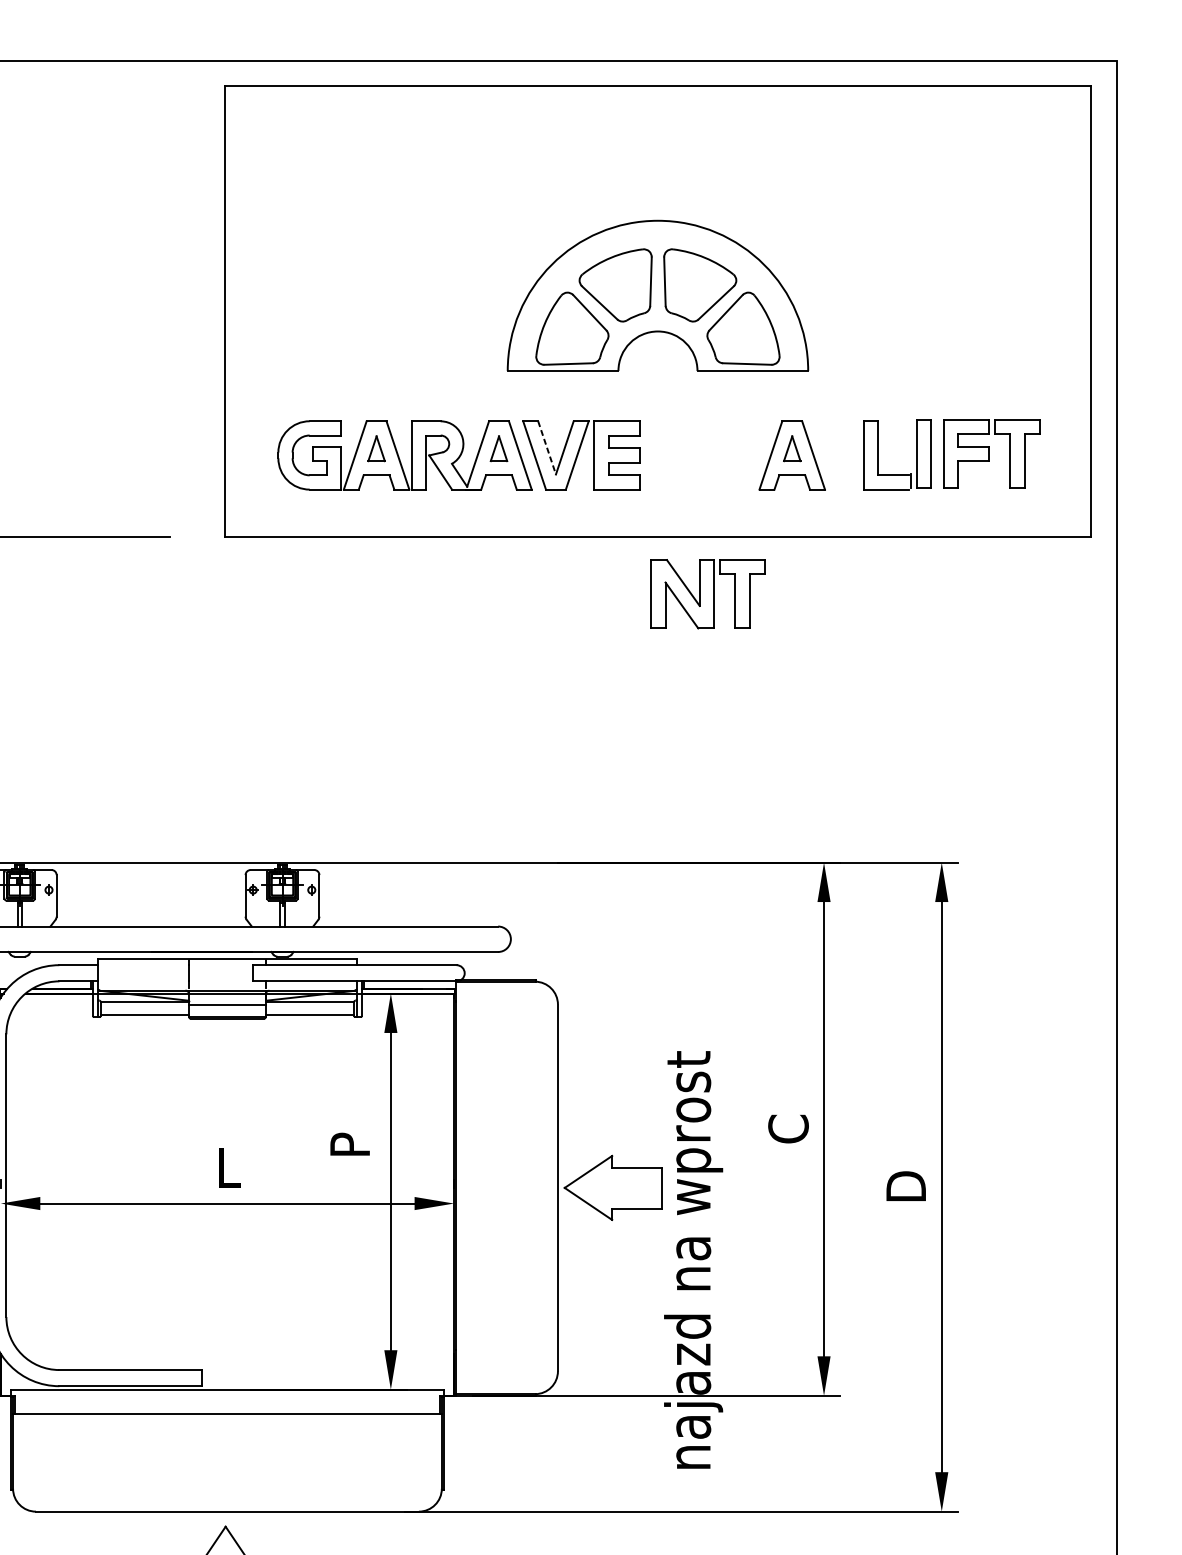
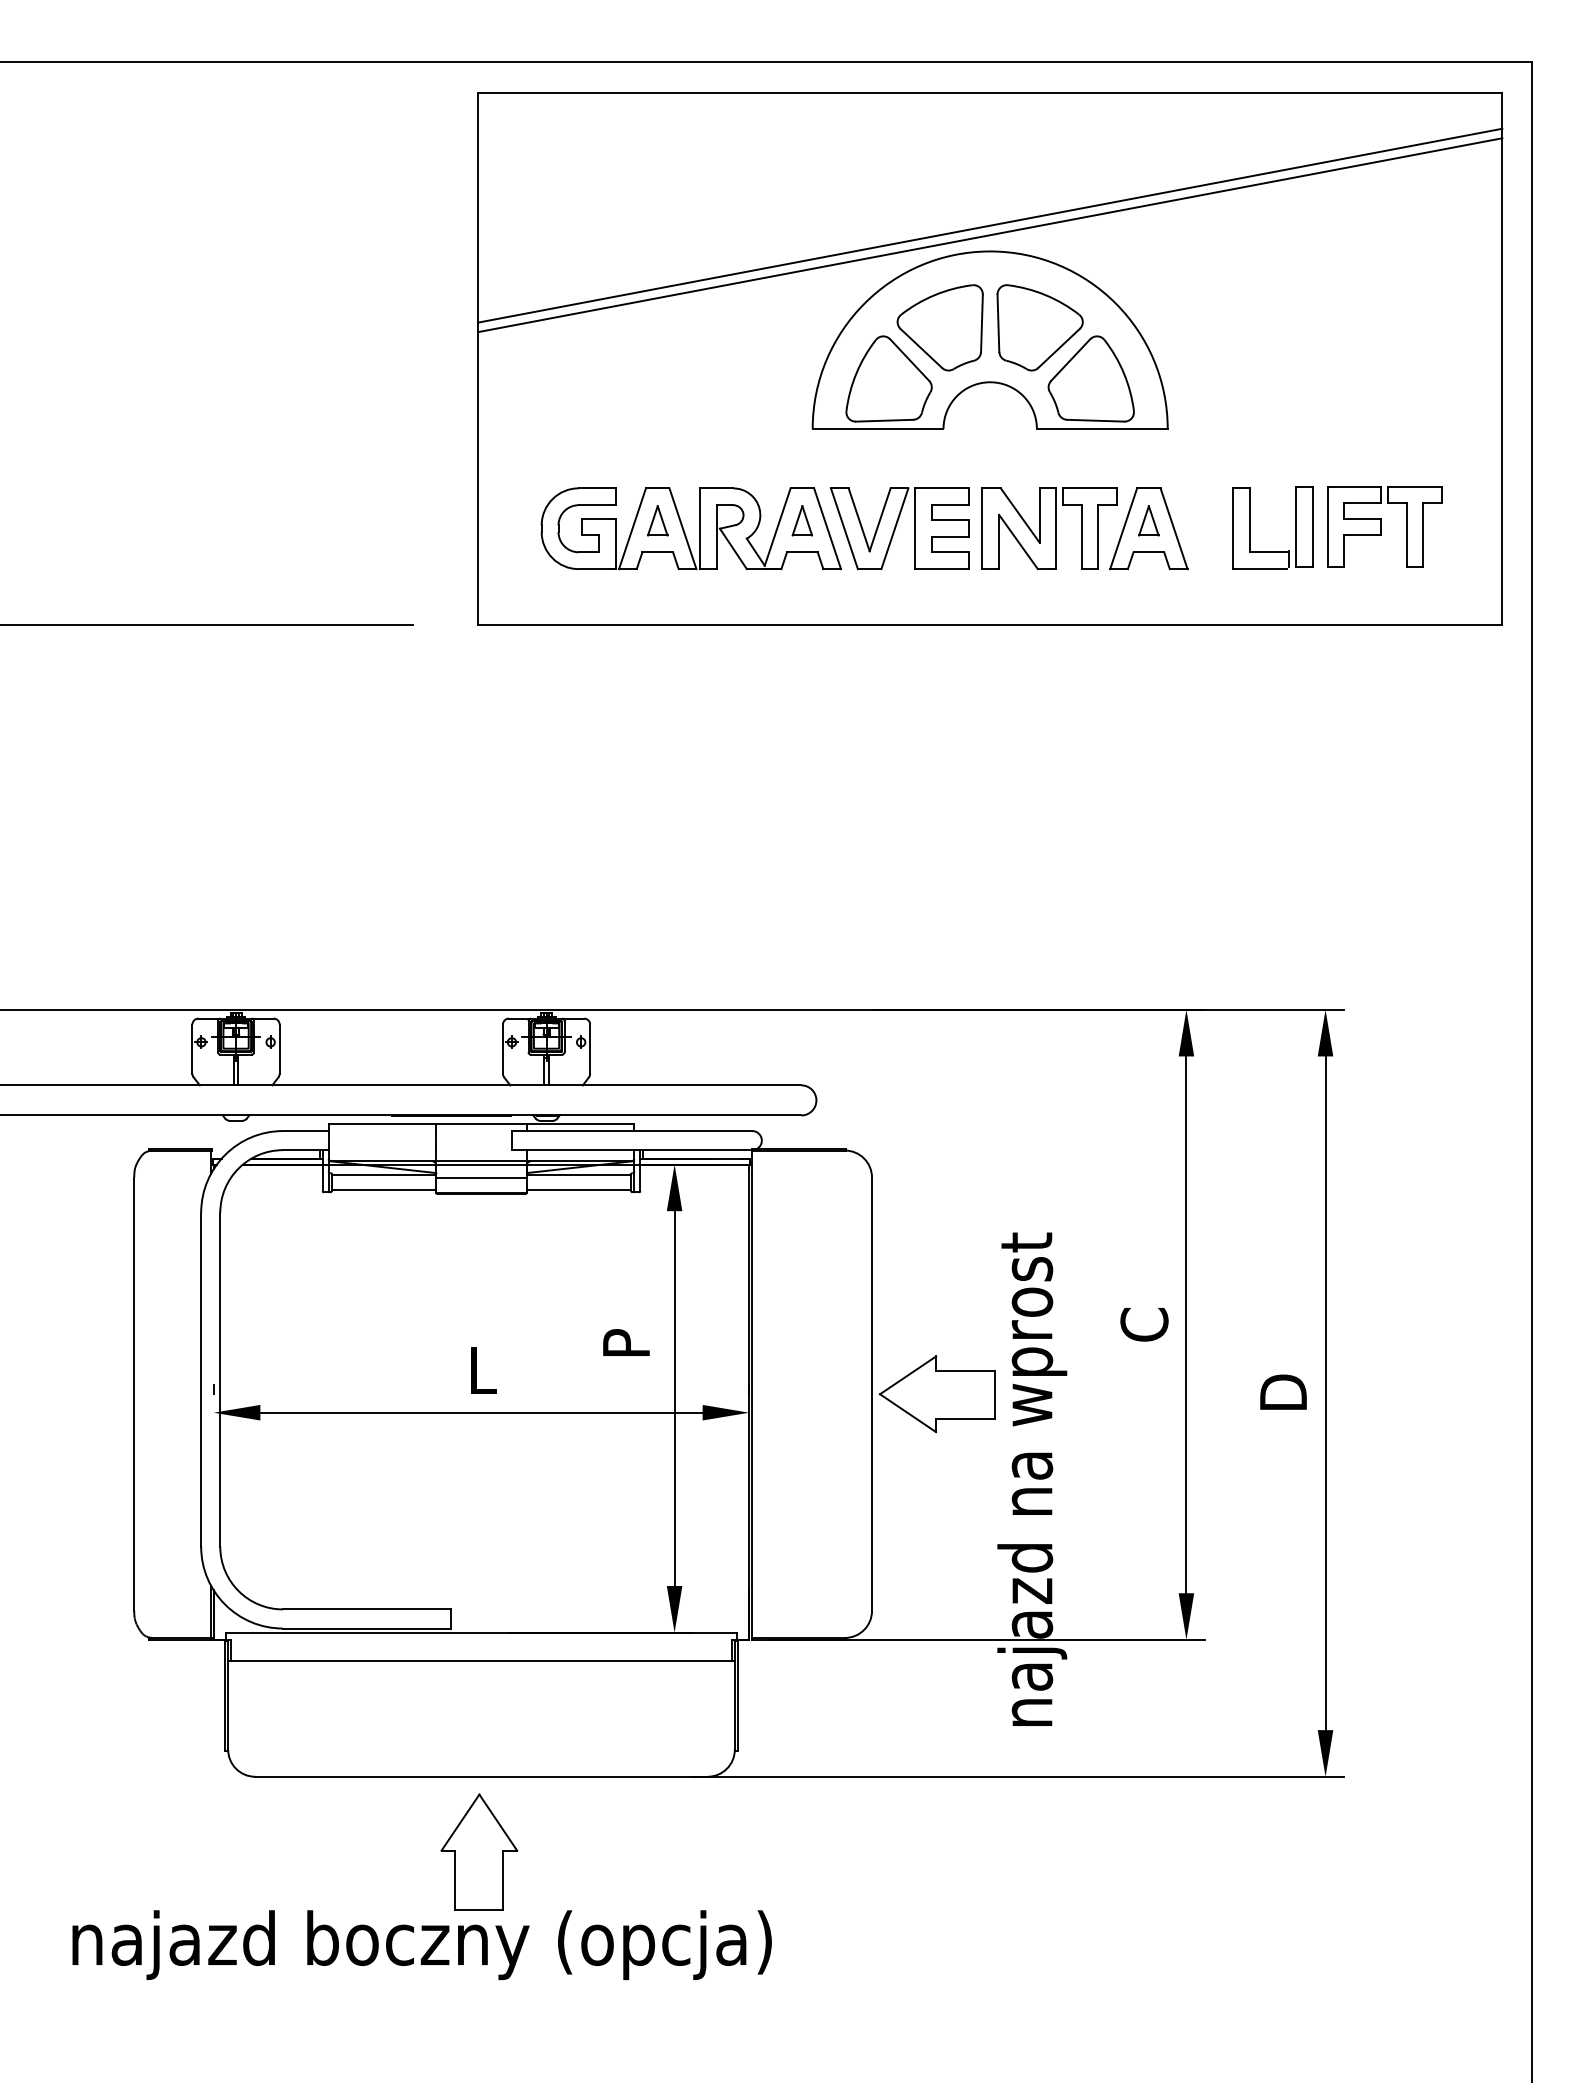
line: (658, 198) -> (990, 225), added
line: (658, 207) -> (990, 235), added
line: (547, 448) -> (859, 520), dashed -> solid
part: (708, 594) -> (1049, 528), moved

